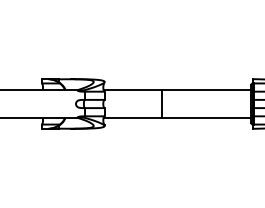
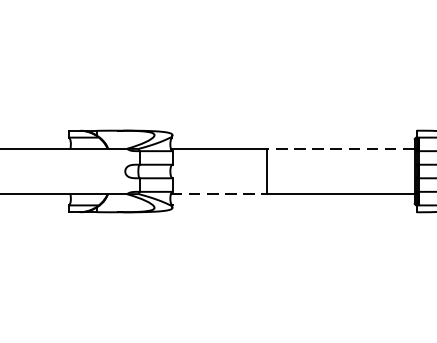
line: (206, 90) -> (340, 149), solid -> dashed
line: (133, 117) -> (220, 193), solid -> dashed

